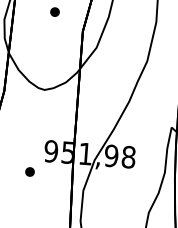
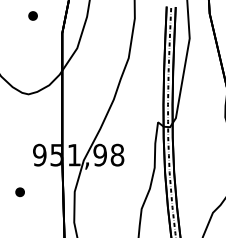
part: (29, 172) -> (19, 192), moved

